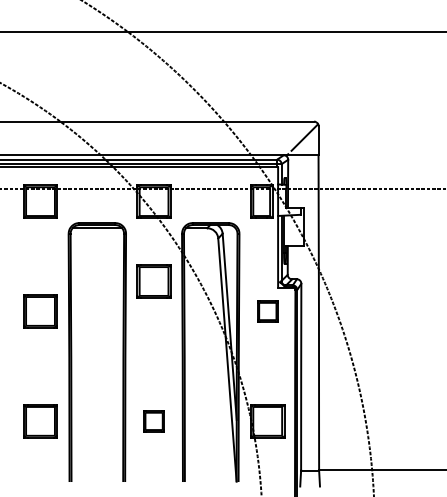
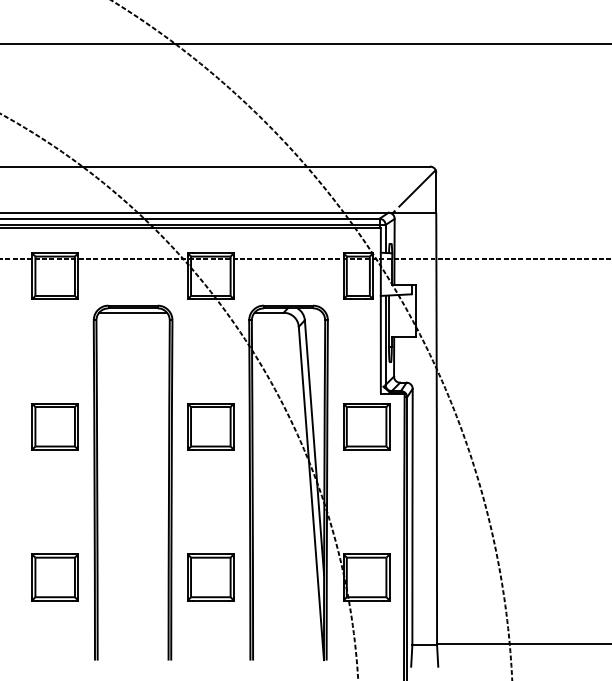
part: (153, 281) -> (210, 426), moved
part: (267, 311) -> (366, 426), size x1.67
part: (153, 421) -> (210, 577), size x1.67

